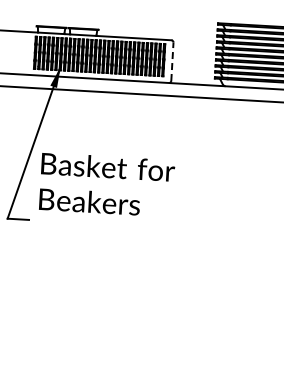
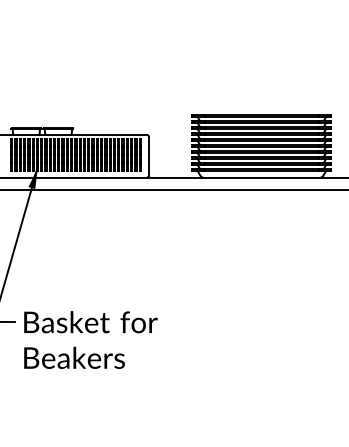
line: (171, 60) -> (148, 155), dashed -> solid
text: (106, 184) -> (90, 339), moved

